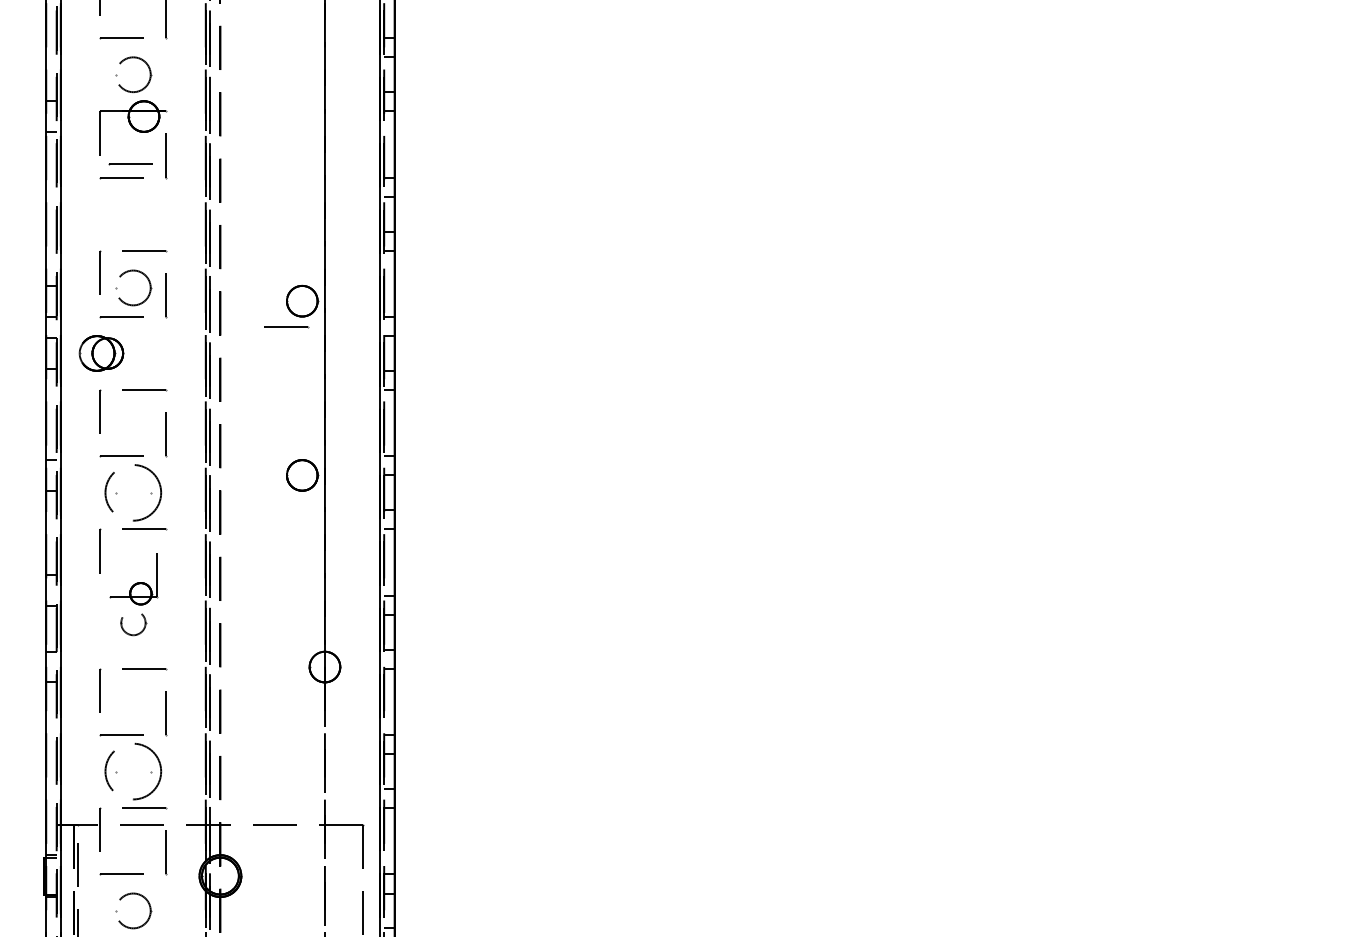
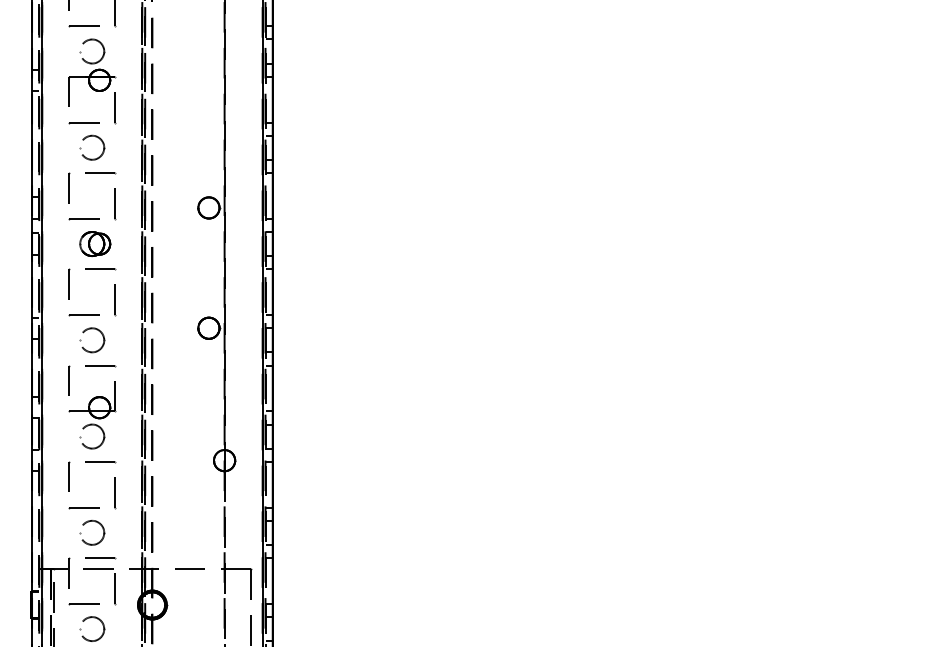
line: (129, 164) -> (89, 113), removed
part: (138, 273) -> (95, 137), moved
line: (287, 328) -> (198, 226), removed
part: (101, 354) -> (95, 244), moved
circle: (133, 493) -> (92, 340), size x0.62
part: (133, 601) -> (92, 415), size x1.43
circle: (133, 771) -> (92, 532), size x0.62

